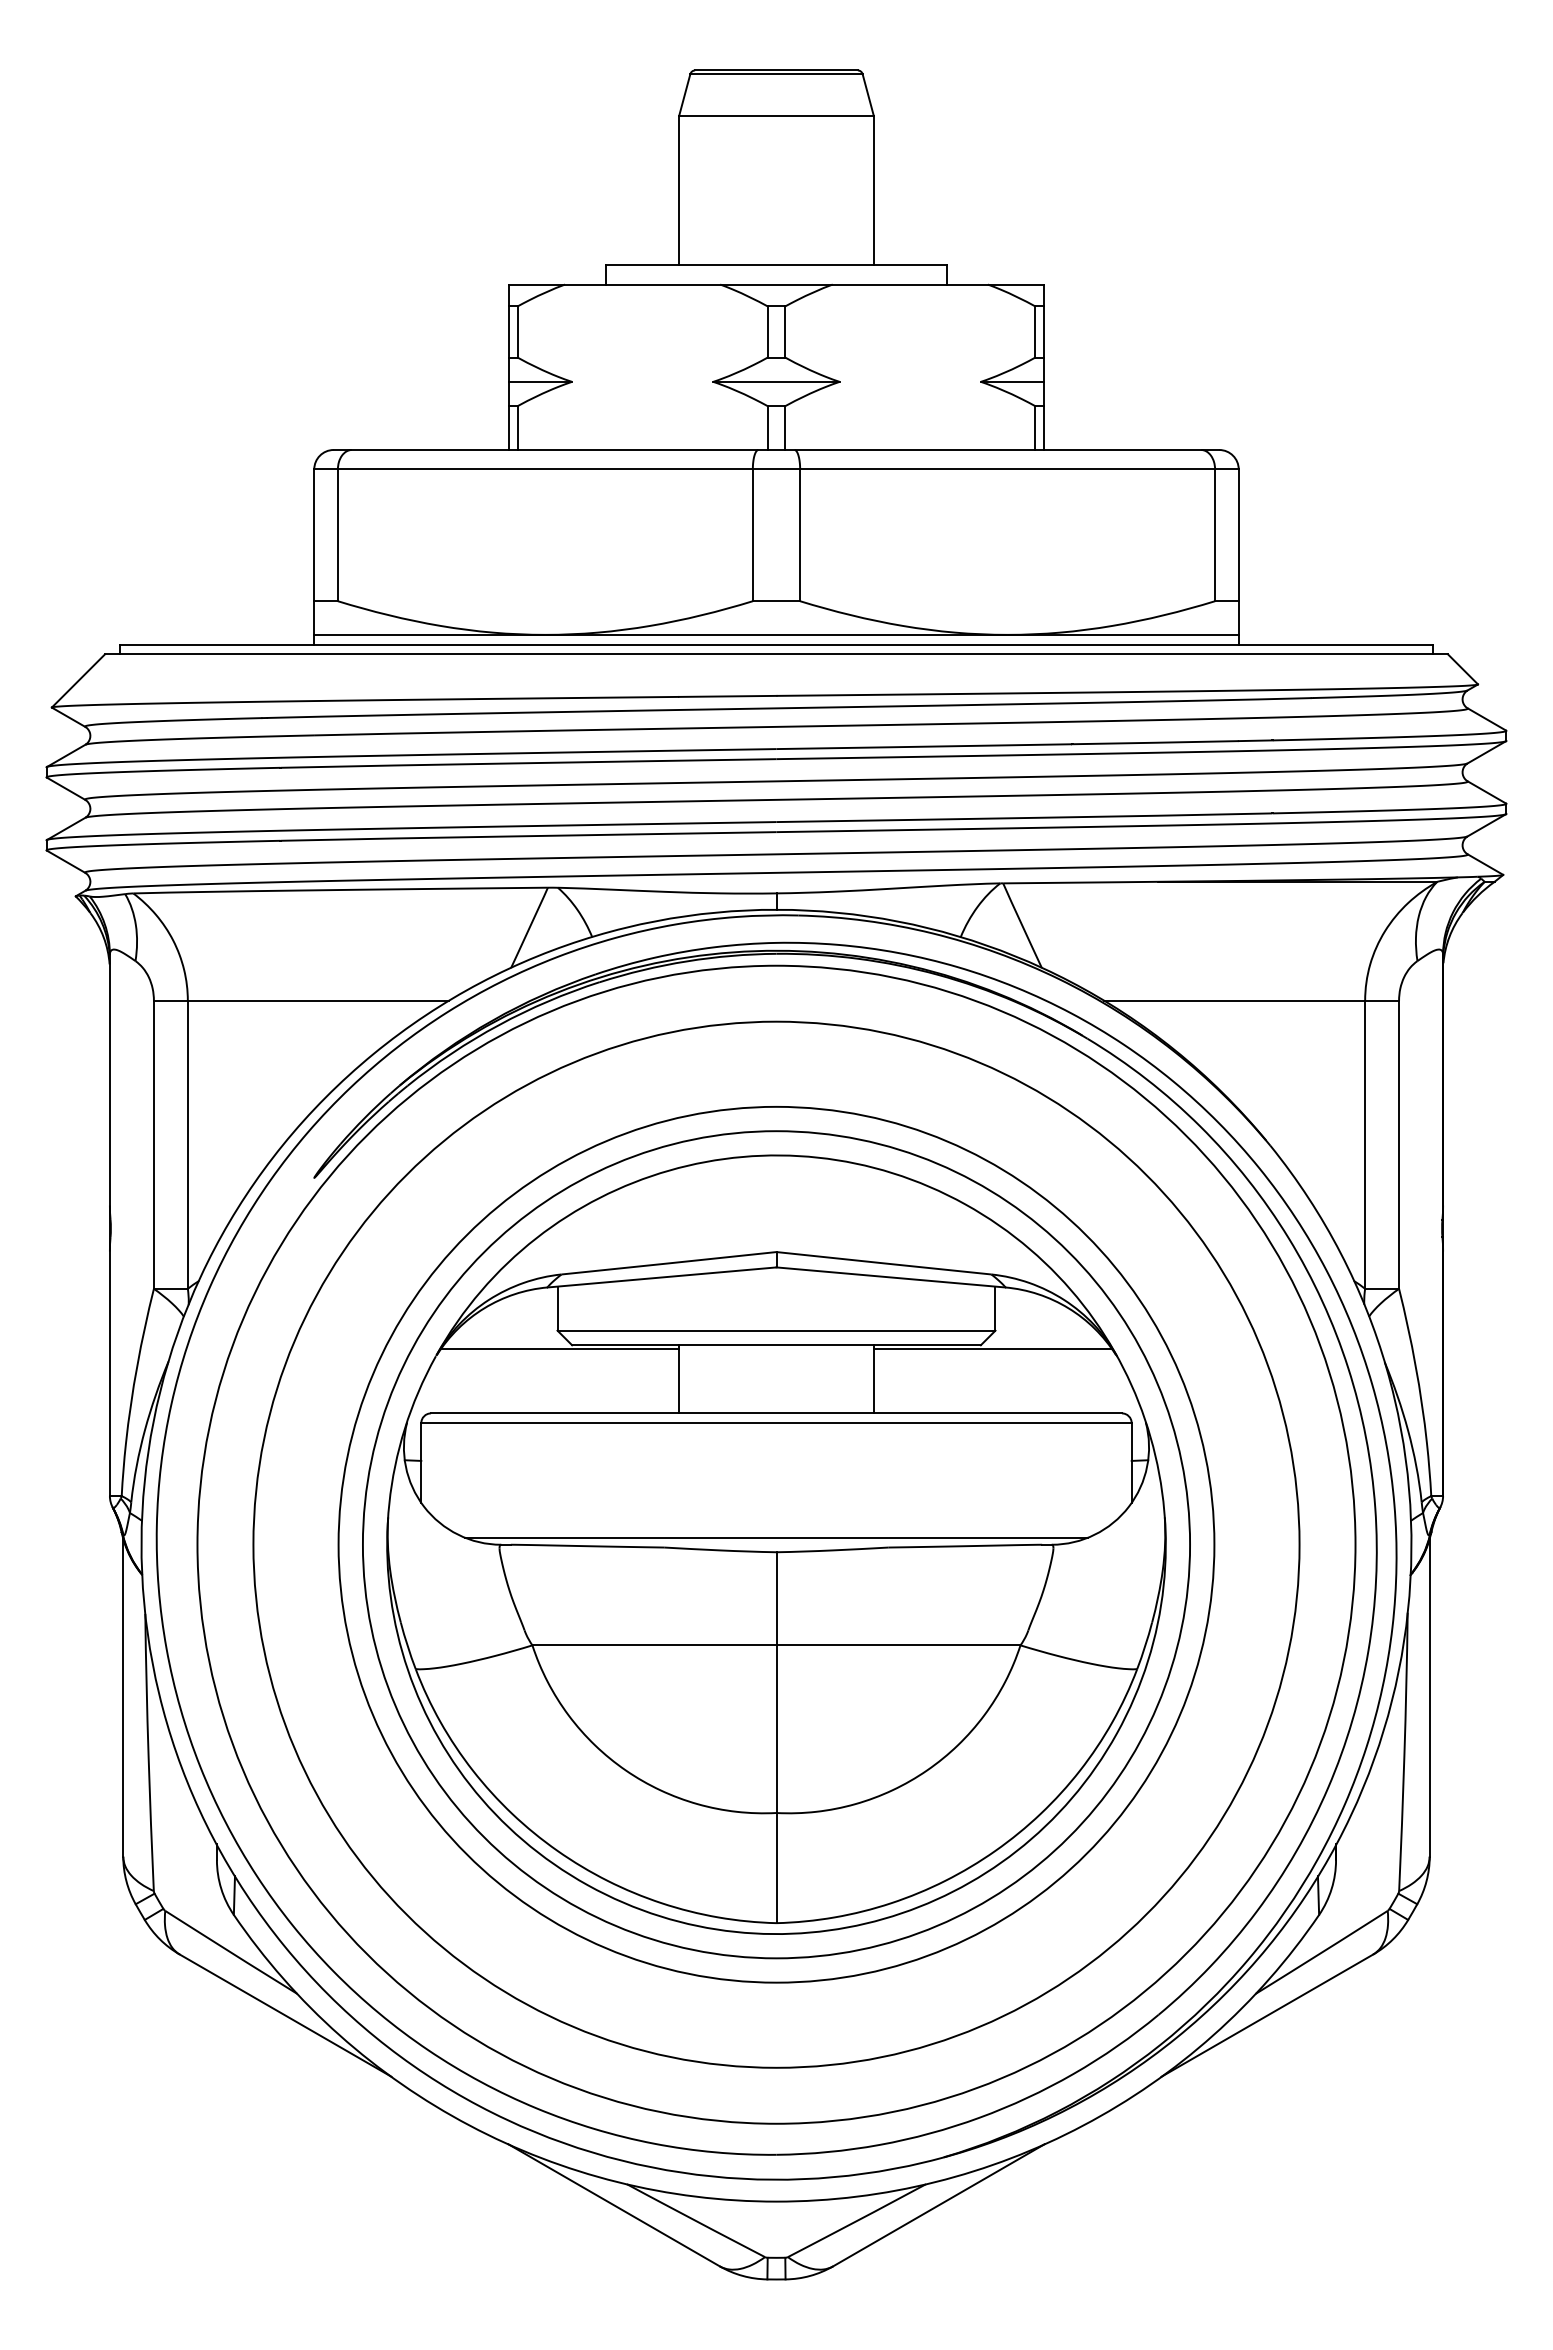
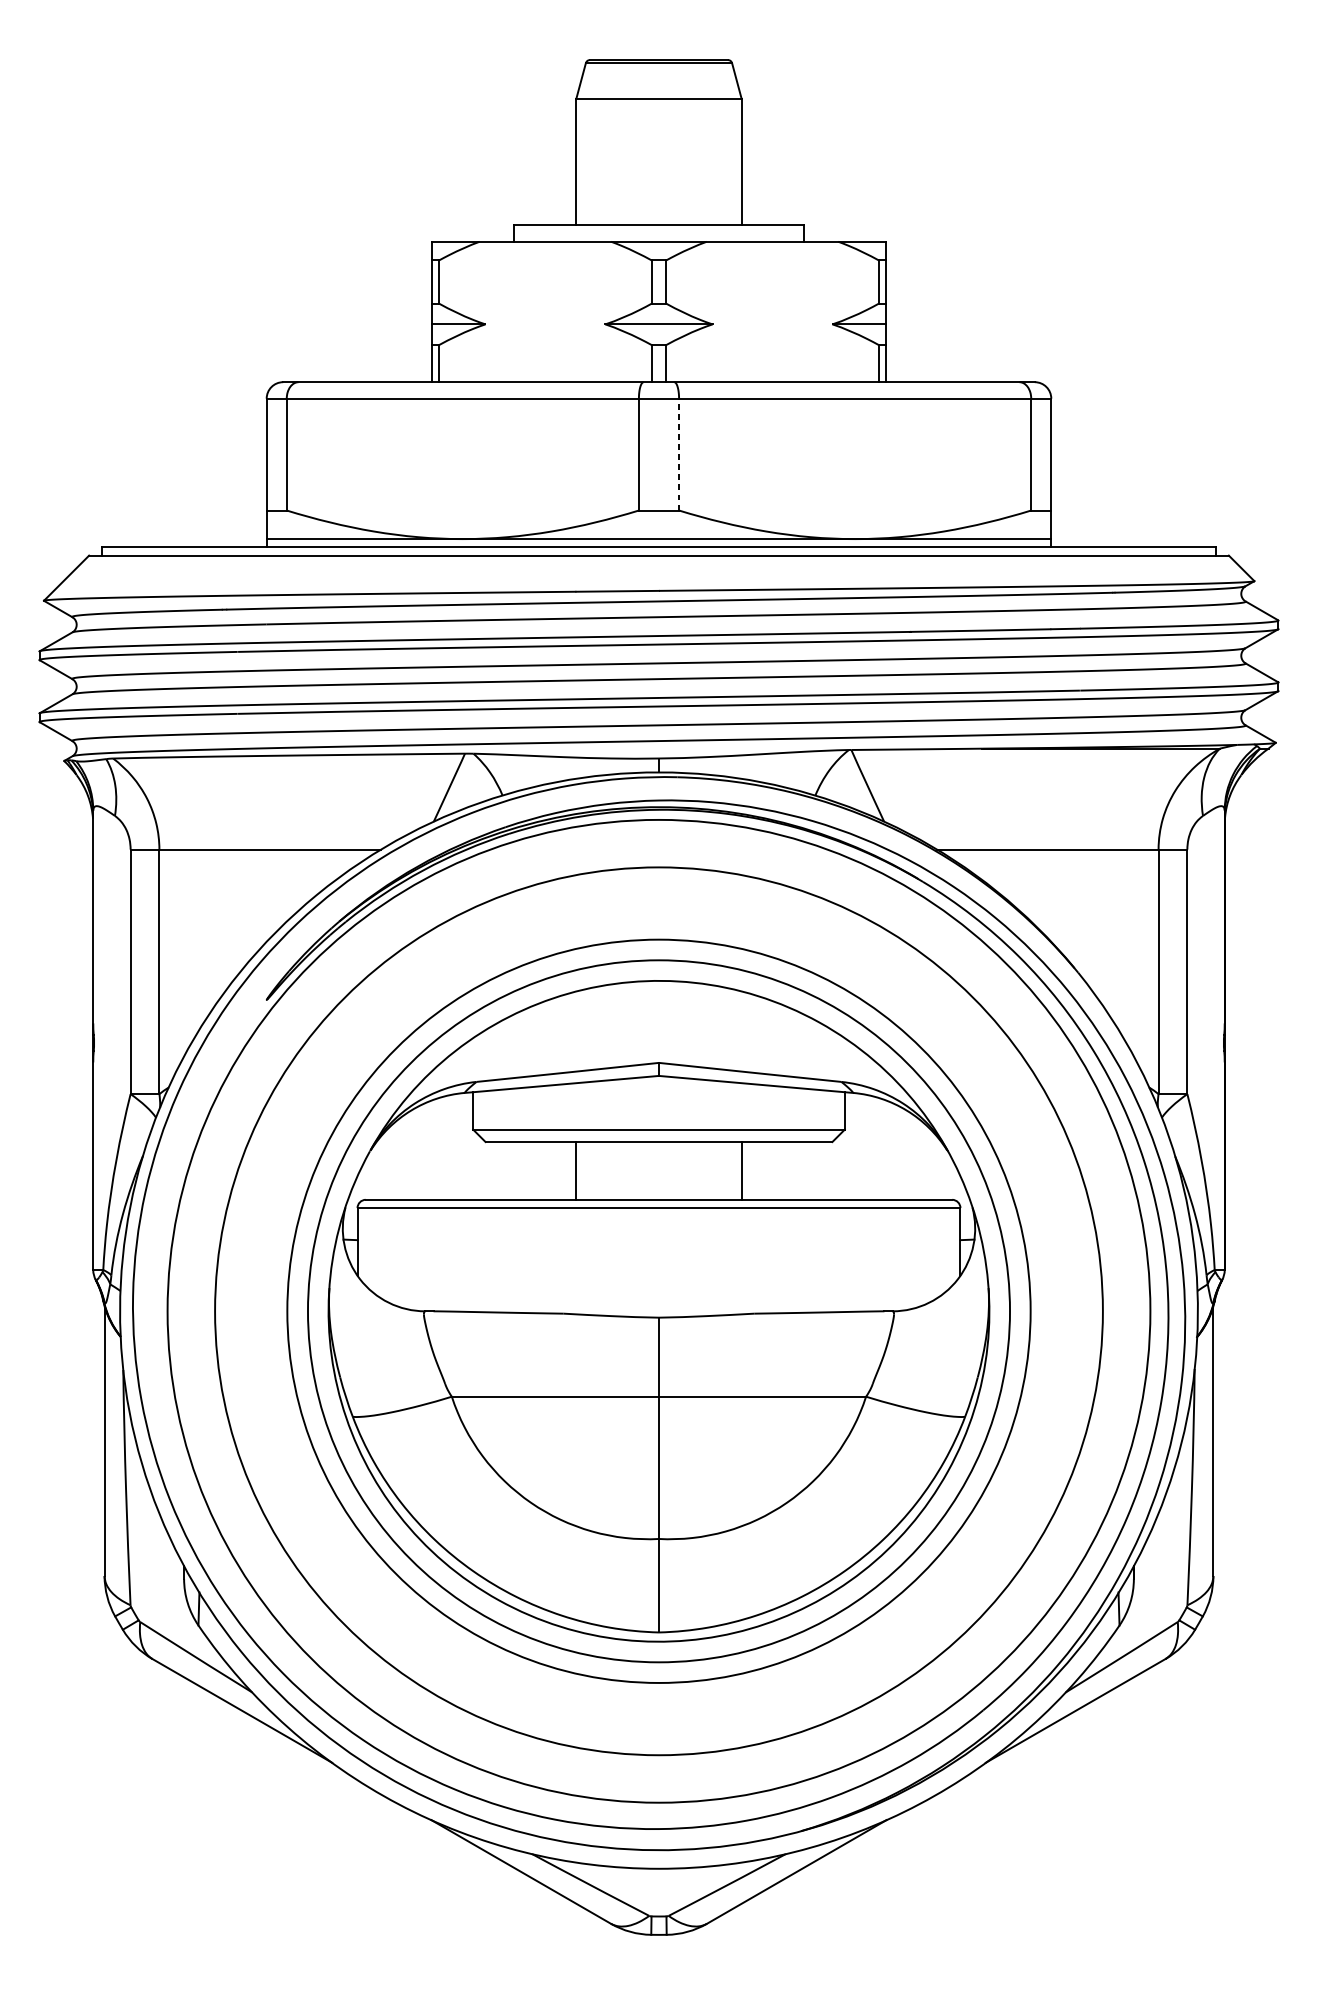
line: (800, 535) -> (679, 454), solid -> dashed
line: (560, 1349) -> (475, 1145), removed
line: (992, 1349) -> (842, 1145), removed
line: (776, 1537) -> (659, 1305), removed

